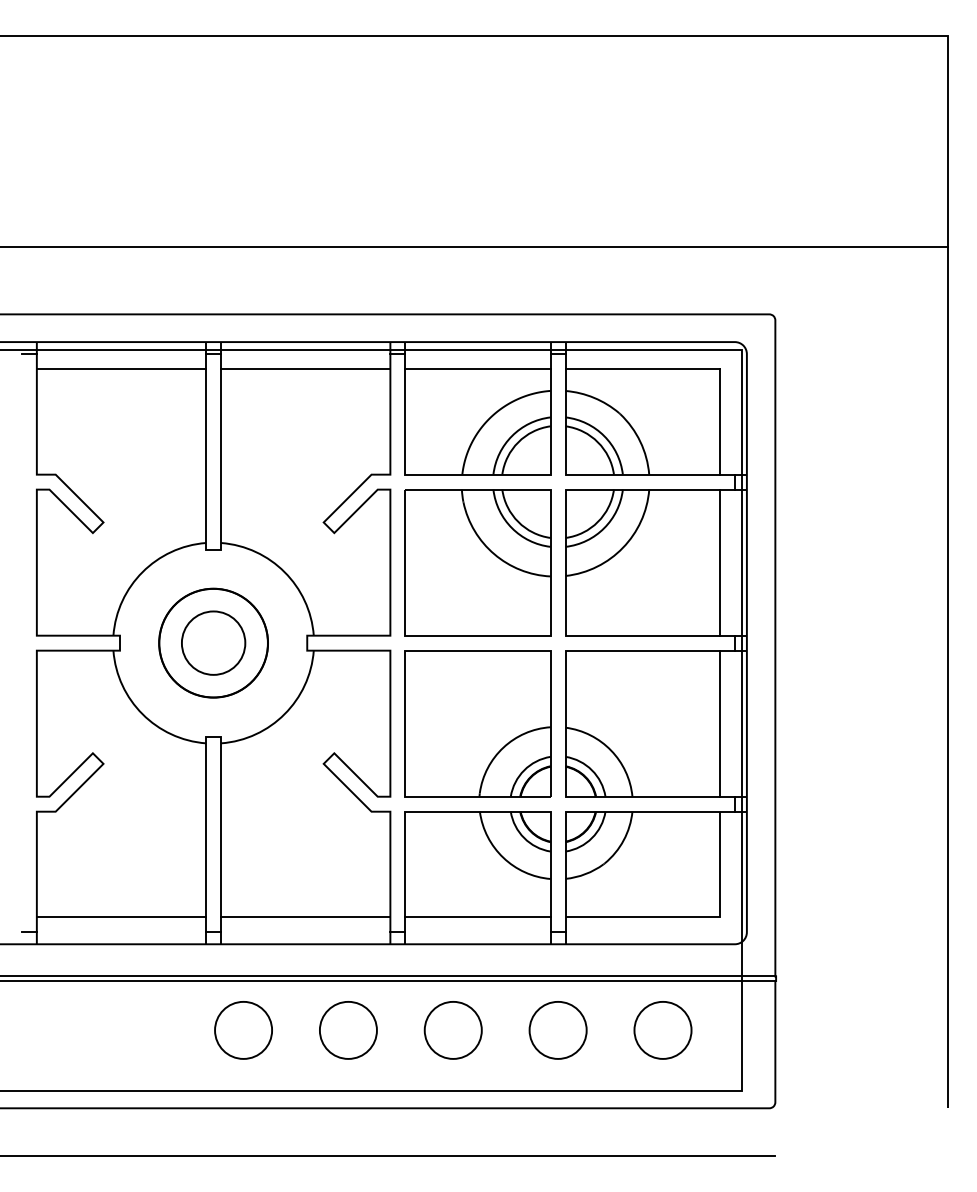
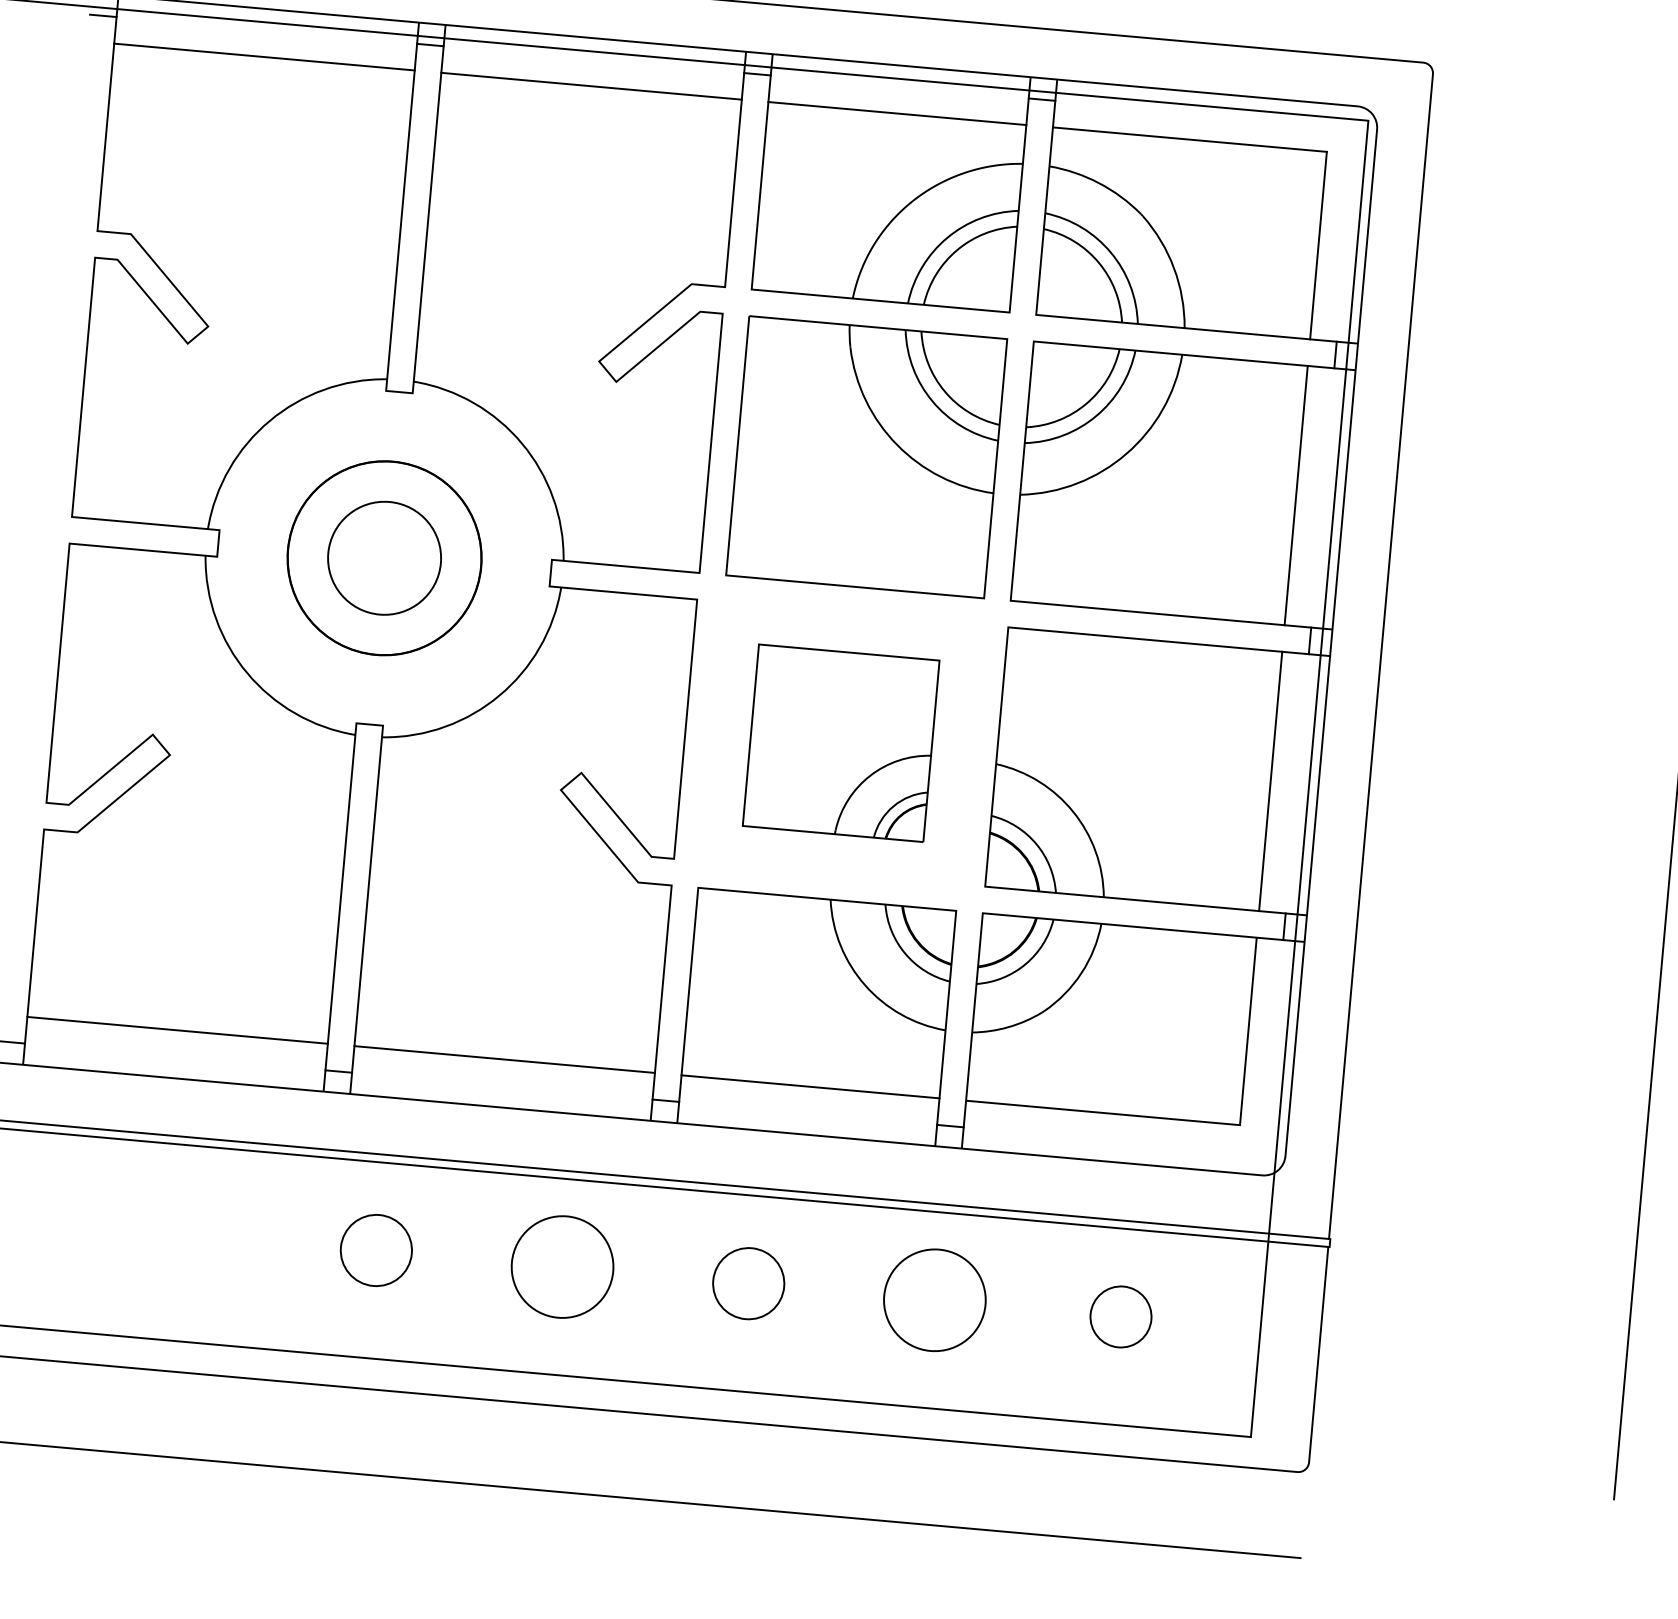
part: (477, 723) -> (840, 742), size x0.7
circle: (452, 1029) -> (747, 1281), size x0.7
circle: (243, 1030) -> (376, 1250), size x0.7
circle: (662, 1030) -> (1120, 1317), size x0.6

